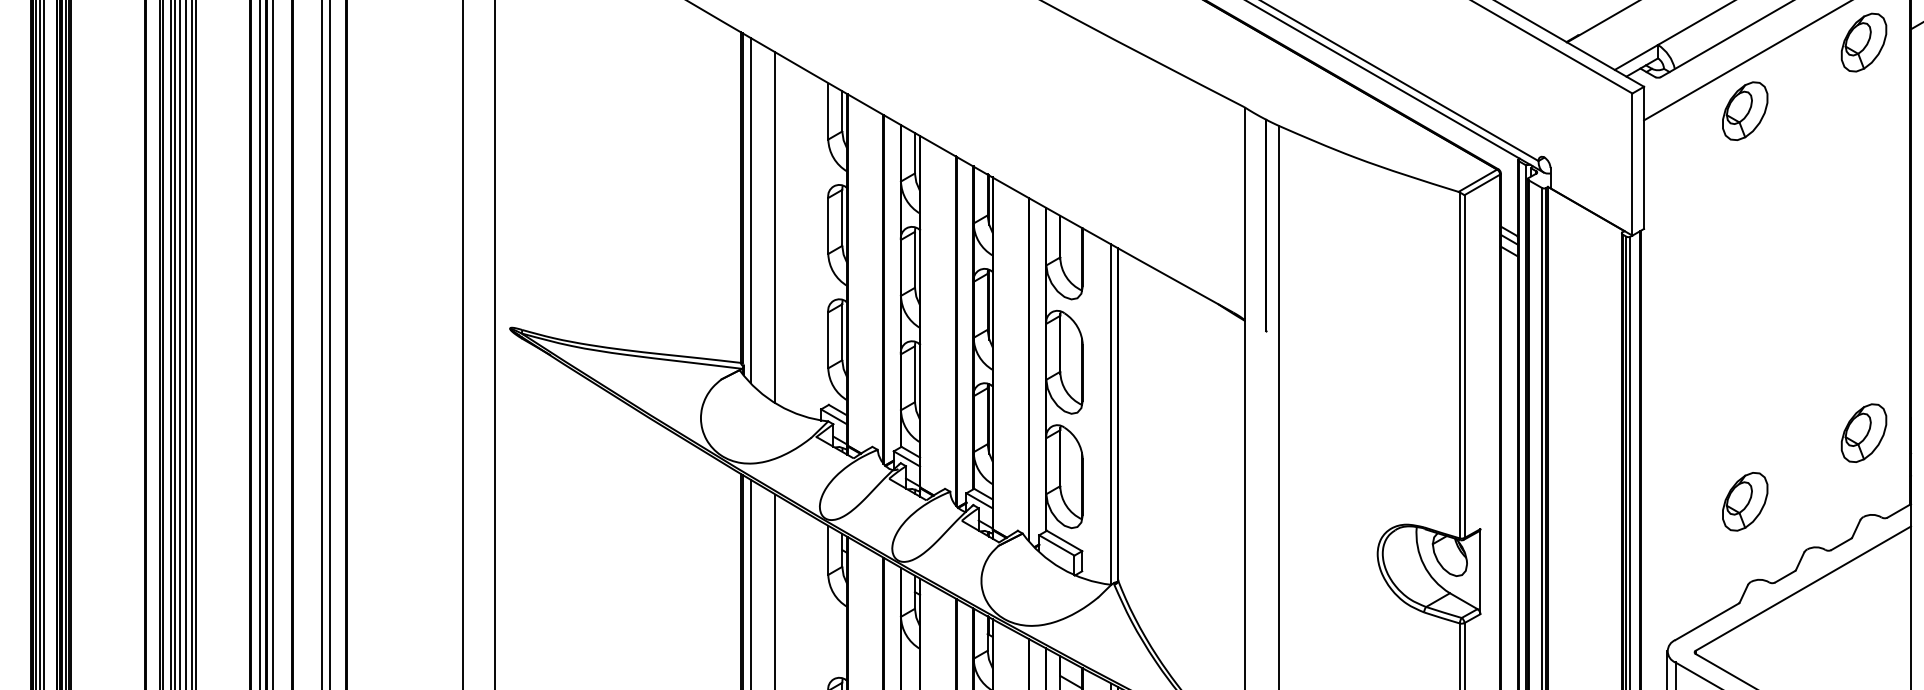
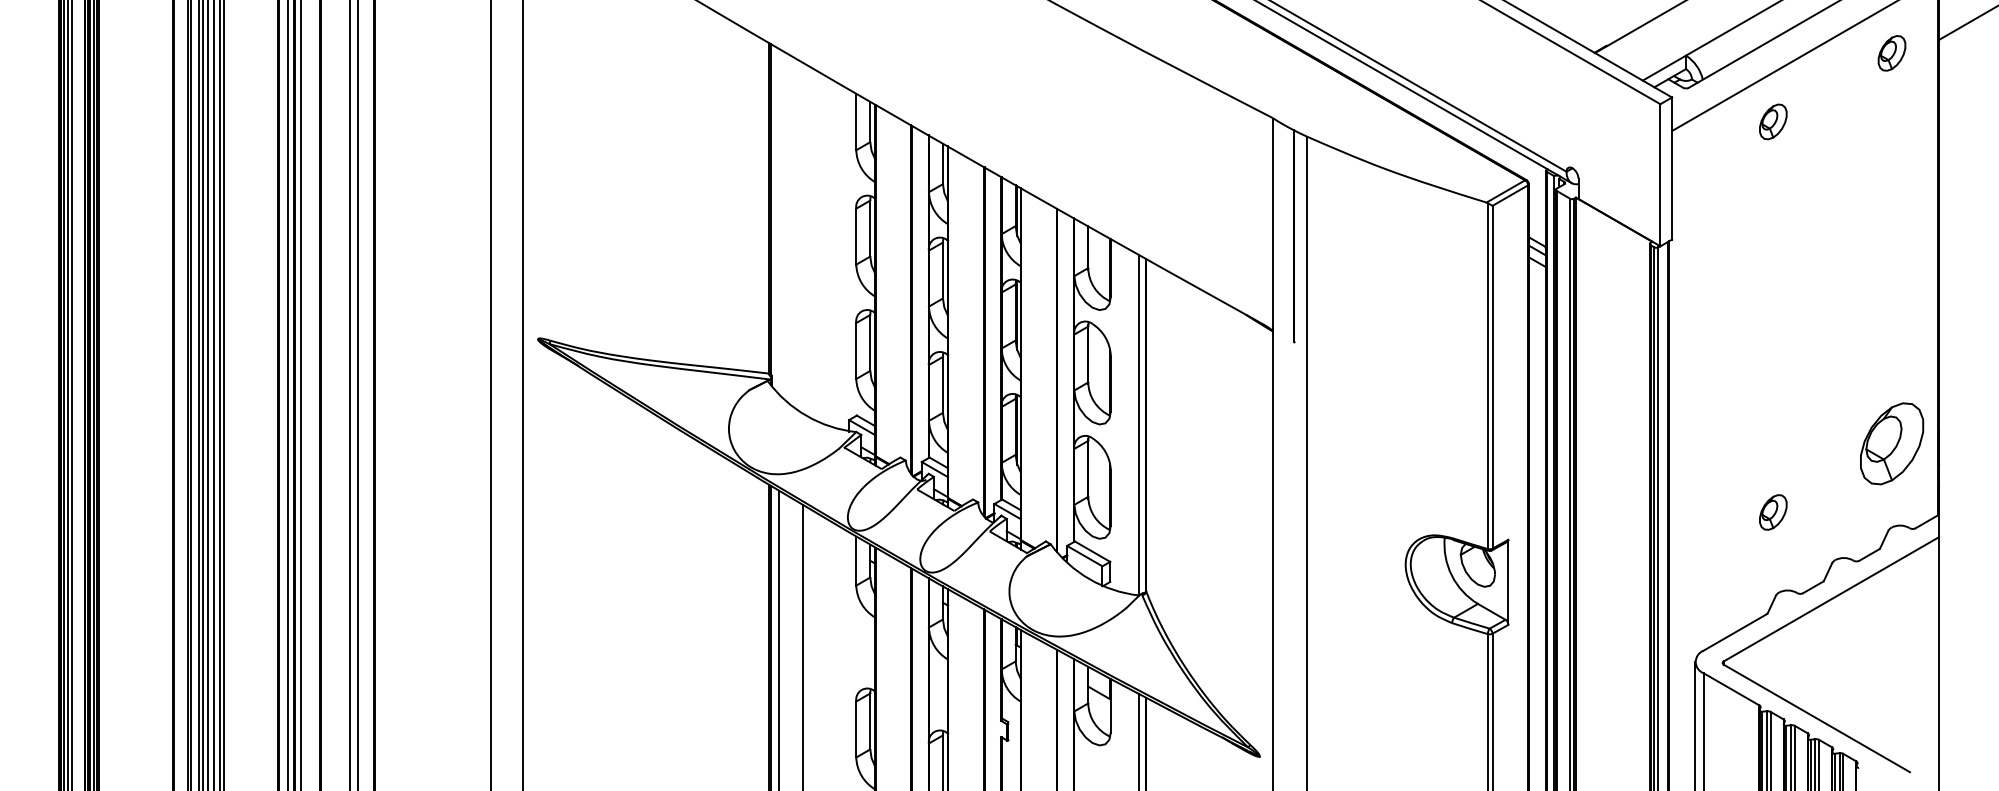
part: (1863, 42) -> (1891, 53), size x0.6
part: (1745, 110) -> (1773, 121), size x0.6
line: (751, 209) -> (779, 220), removed
line: (775, 226) -> (803, 237), removed
part: (1863, 432) -> (1891, 443), size x1.4
part: (1745, 501) -> (1773, 512), size x0.6

